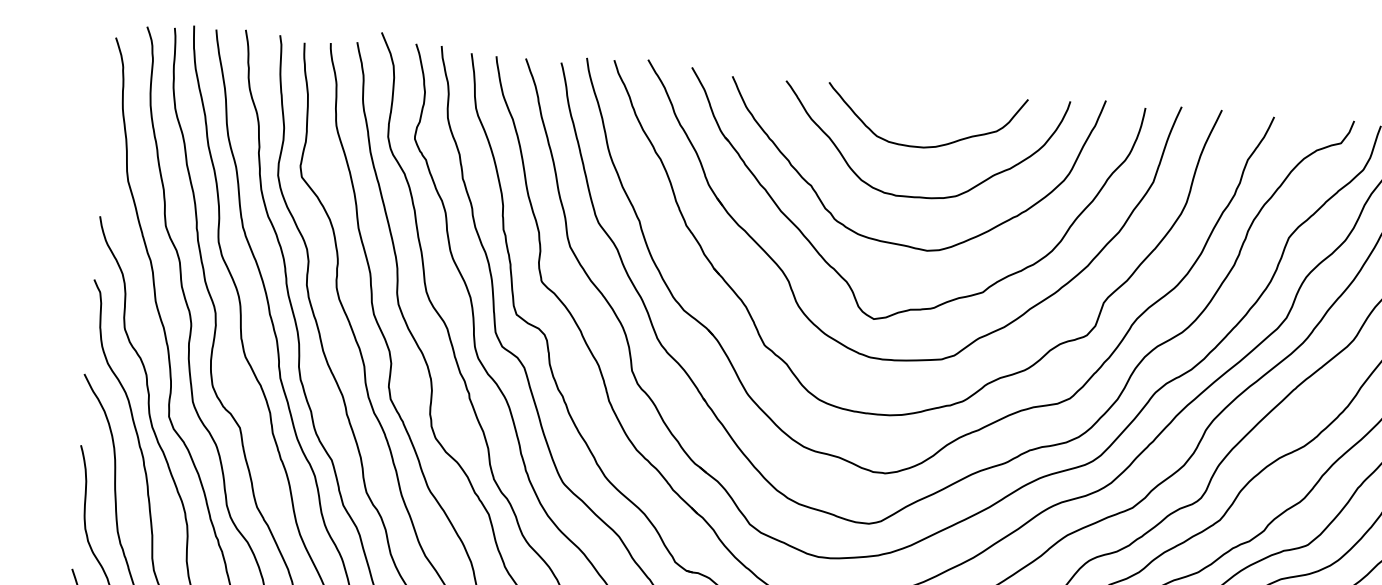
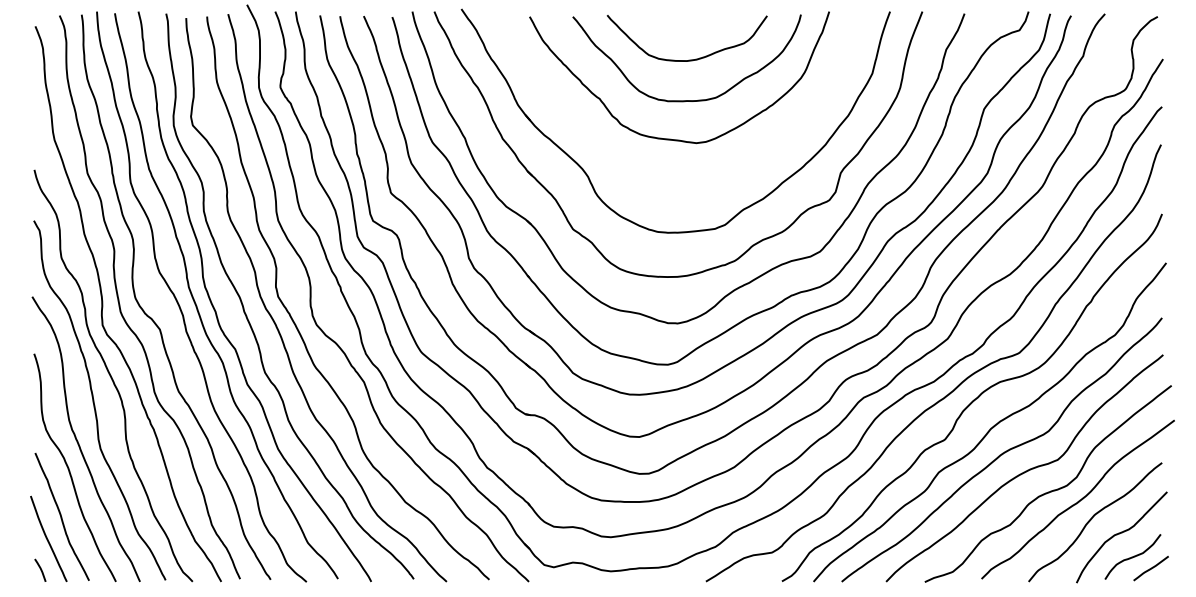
part: (842, 275) -> (630, 168), removed

